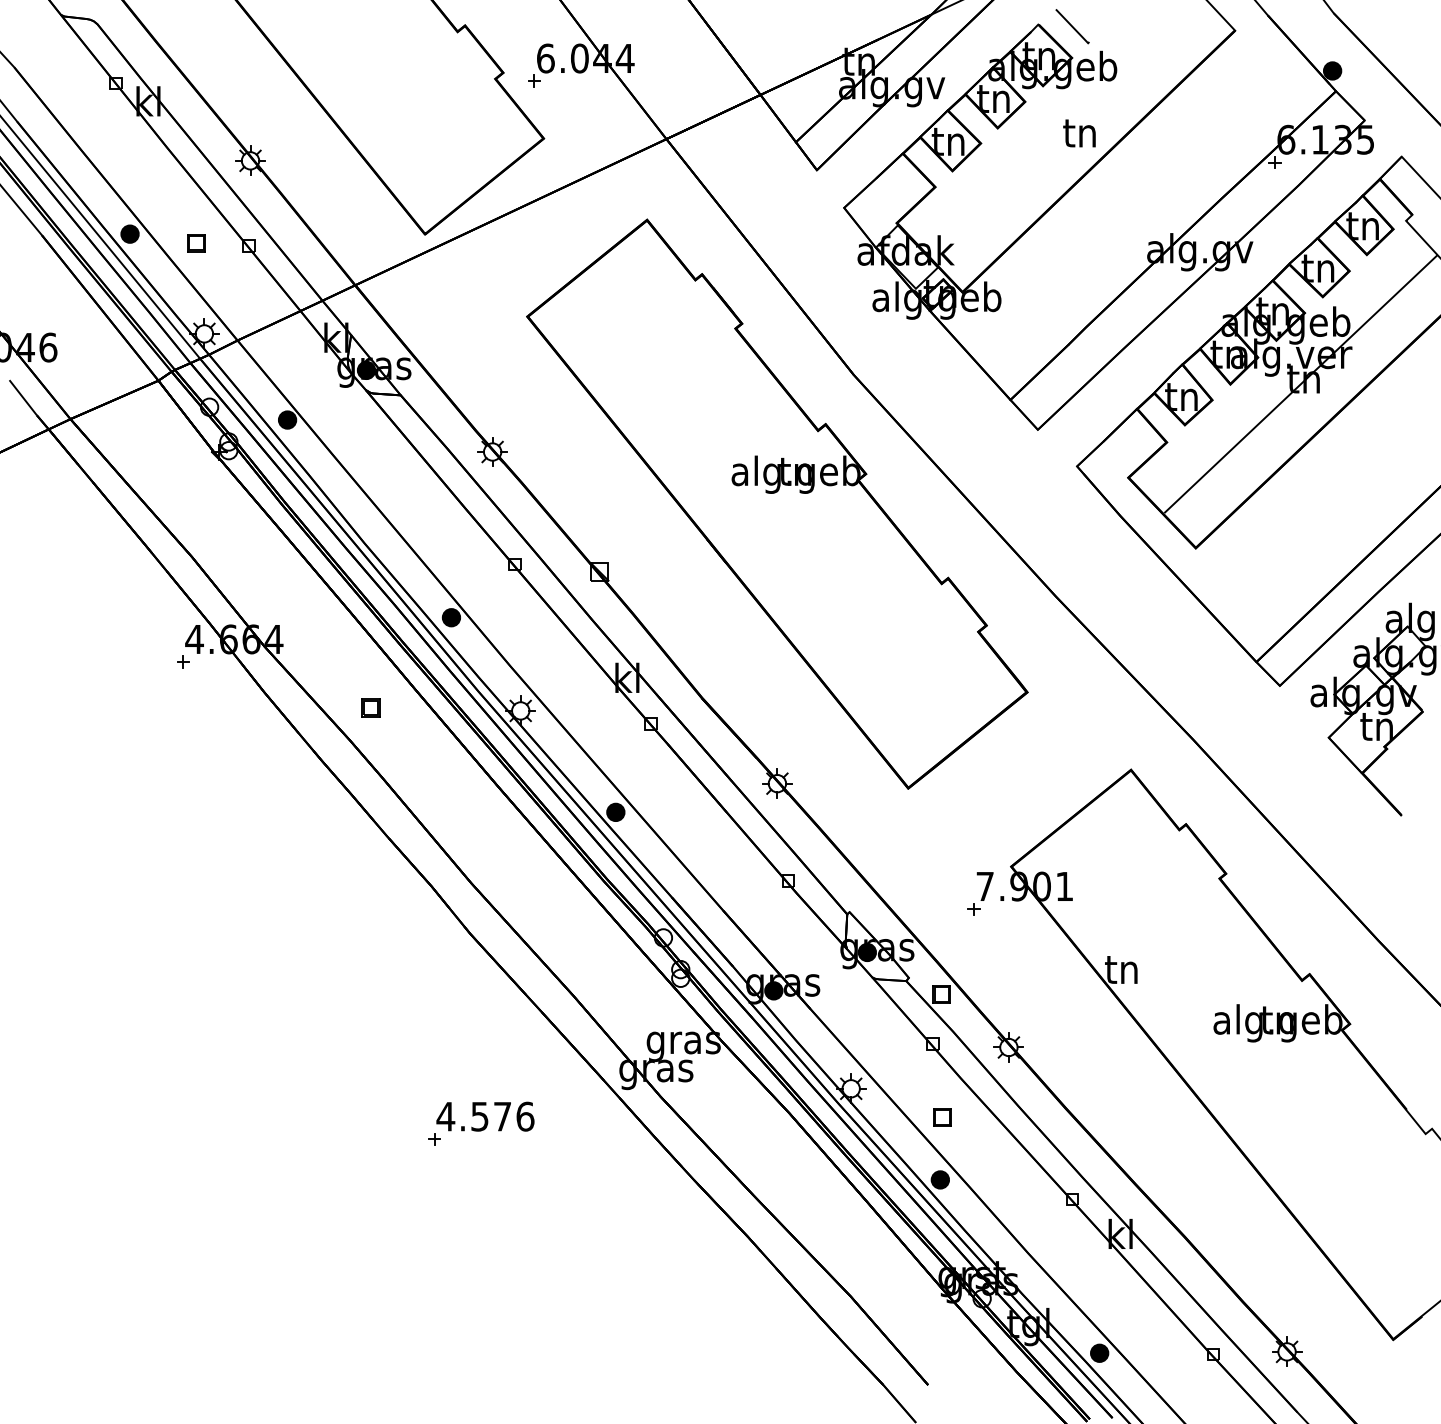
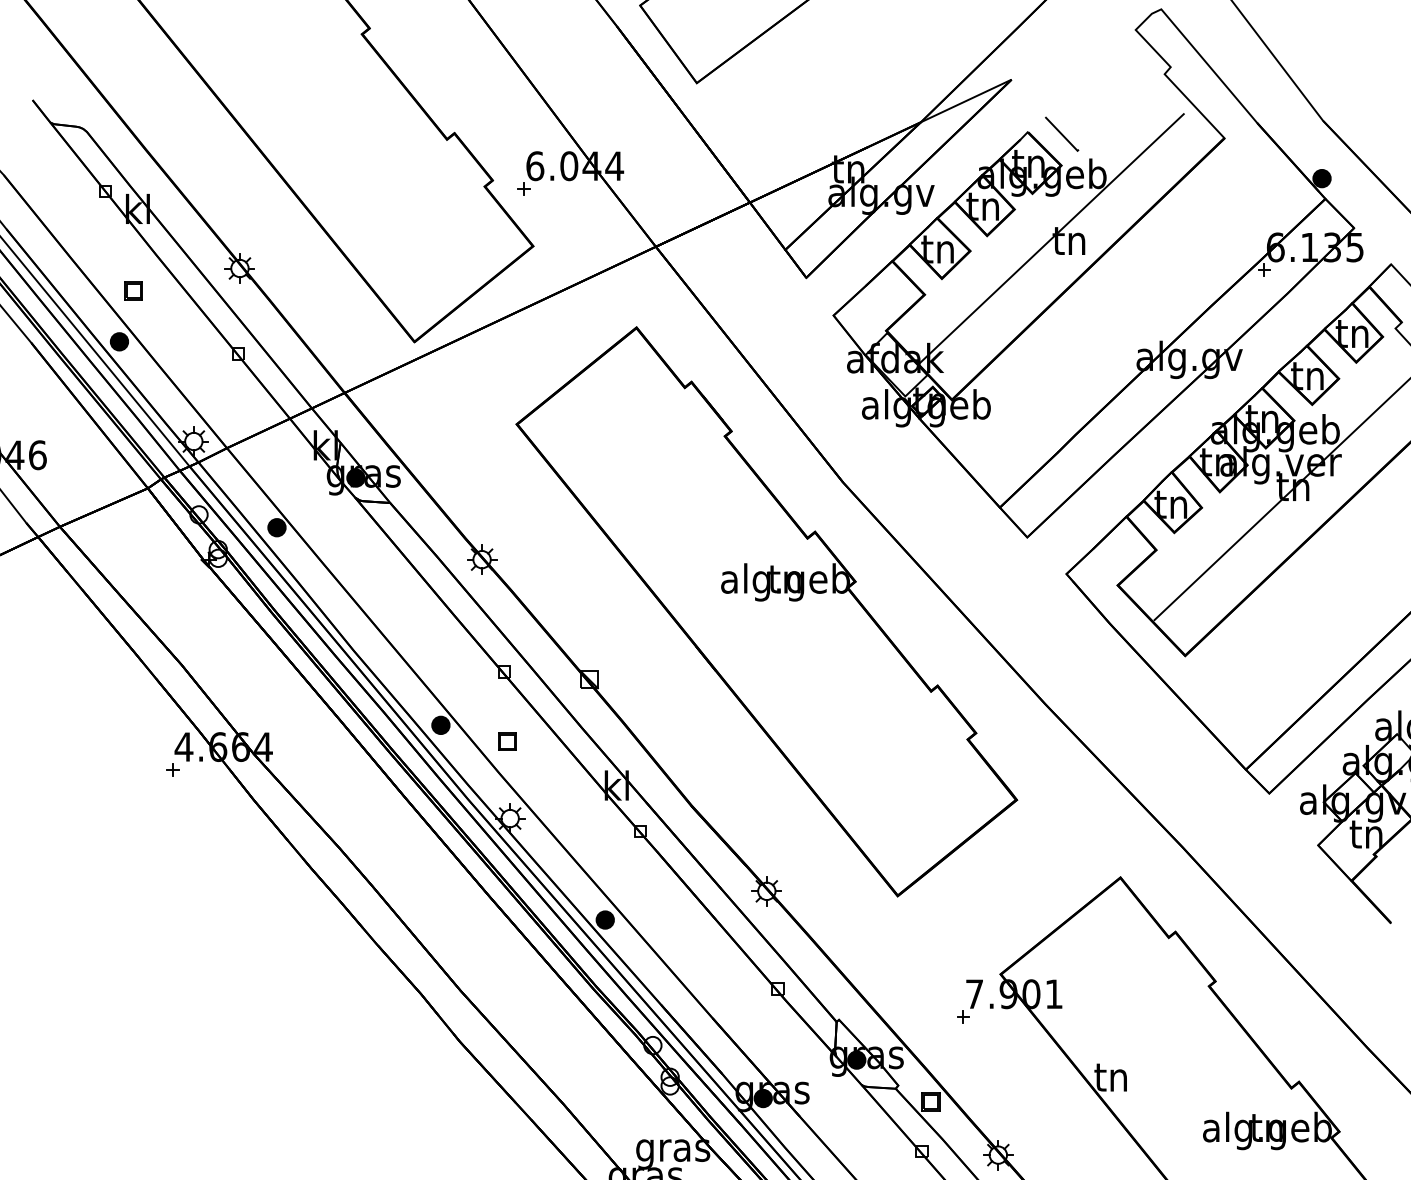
line: (1062, 130) -> (1051, 238), added
part: (196, 243) -> (133, 291), moved
part: (370, 707) -> (506, 741), moved

